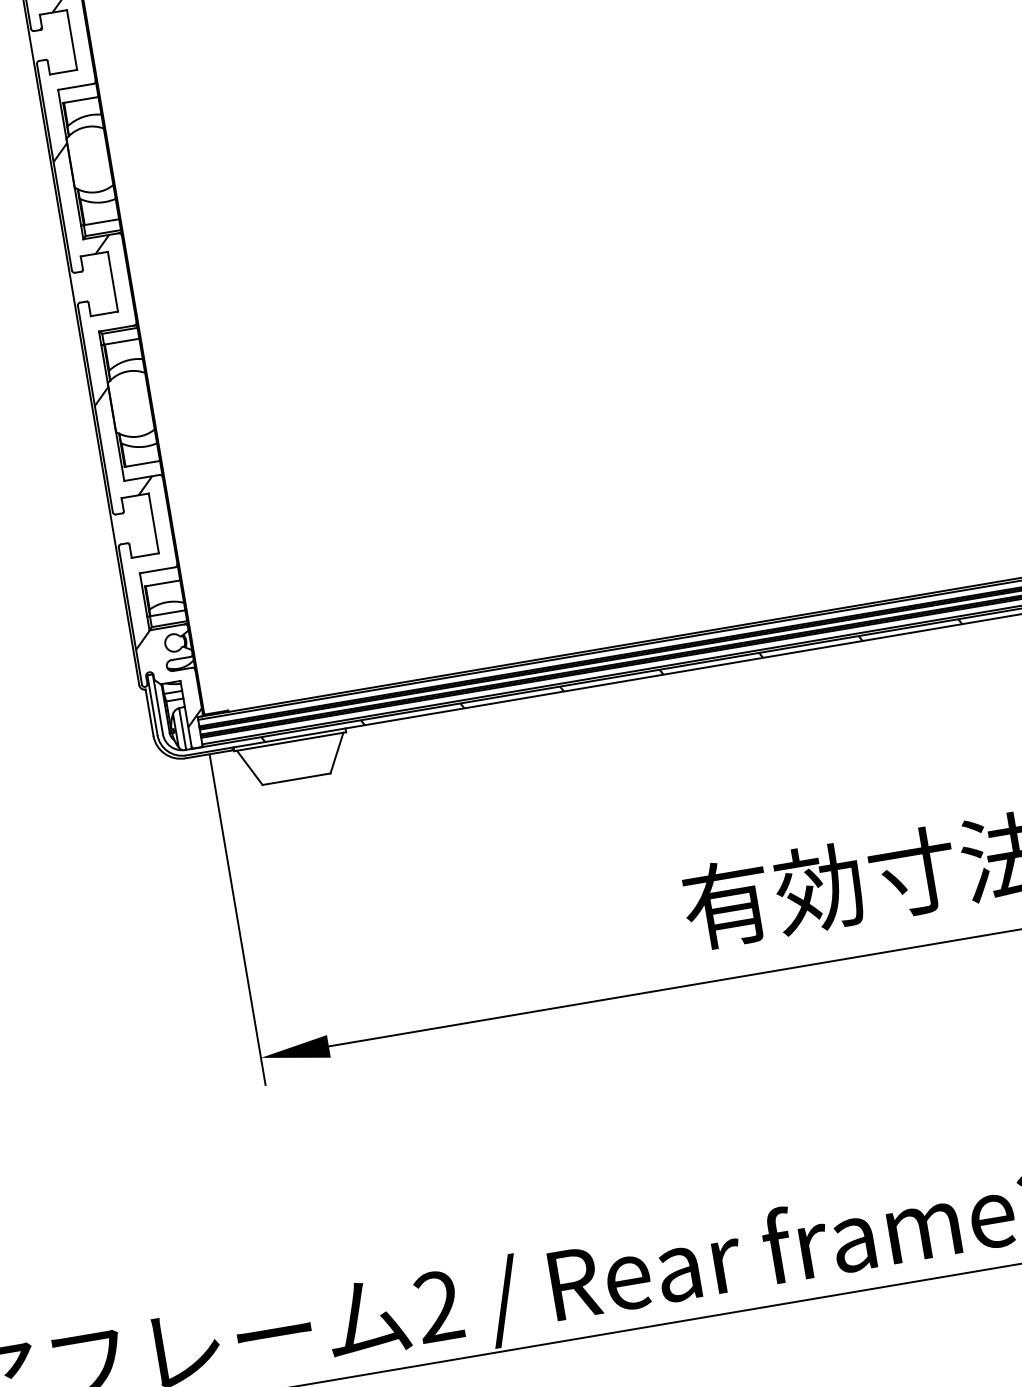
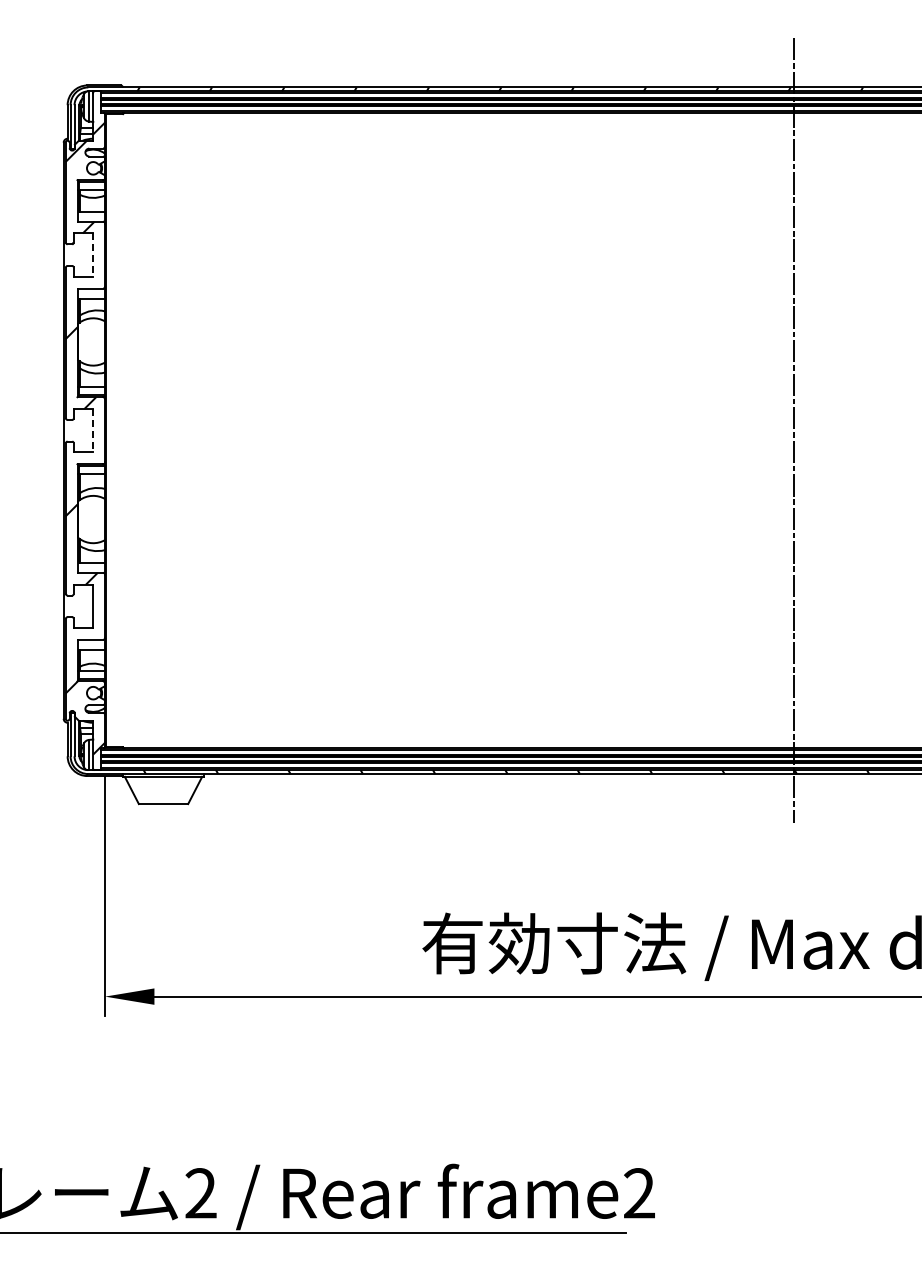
line: (72, 40) -> (93, 255), solid -> dashed
line: (113, 281) -> (93, 430), solid -> dashed

